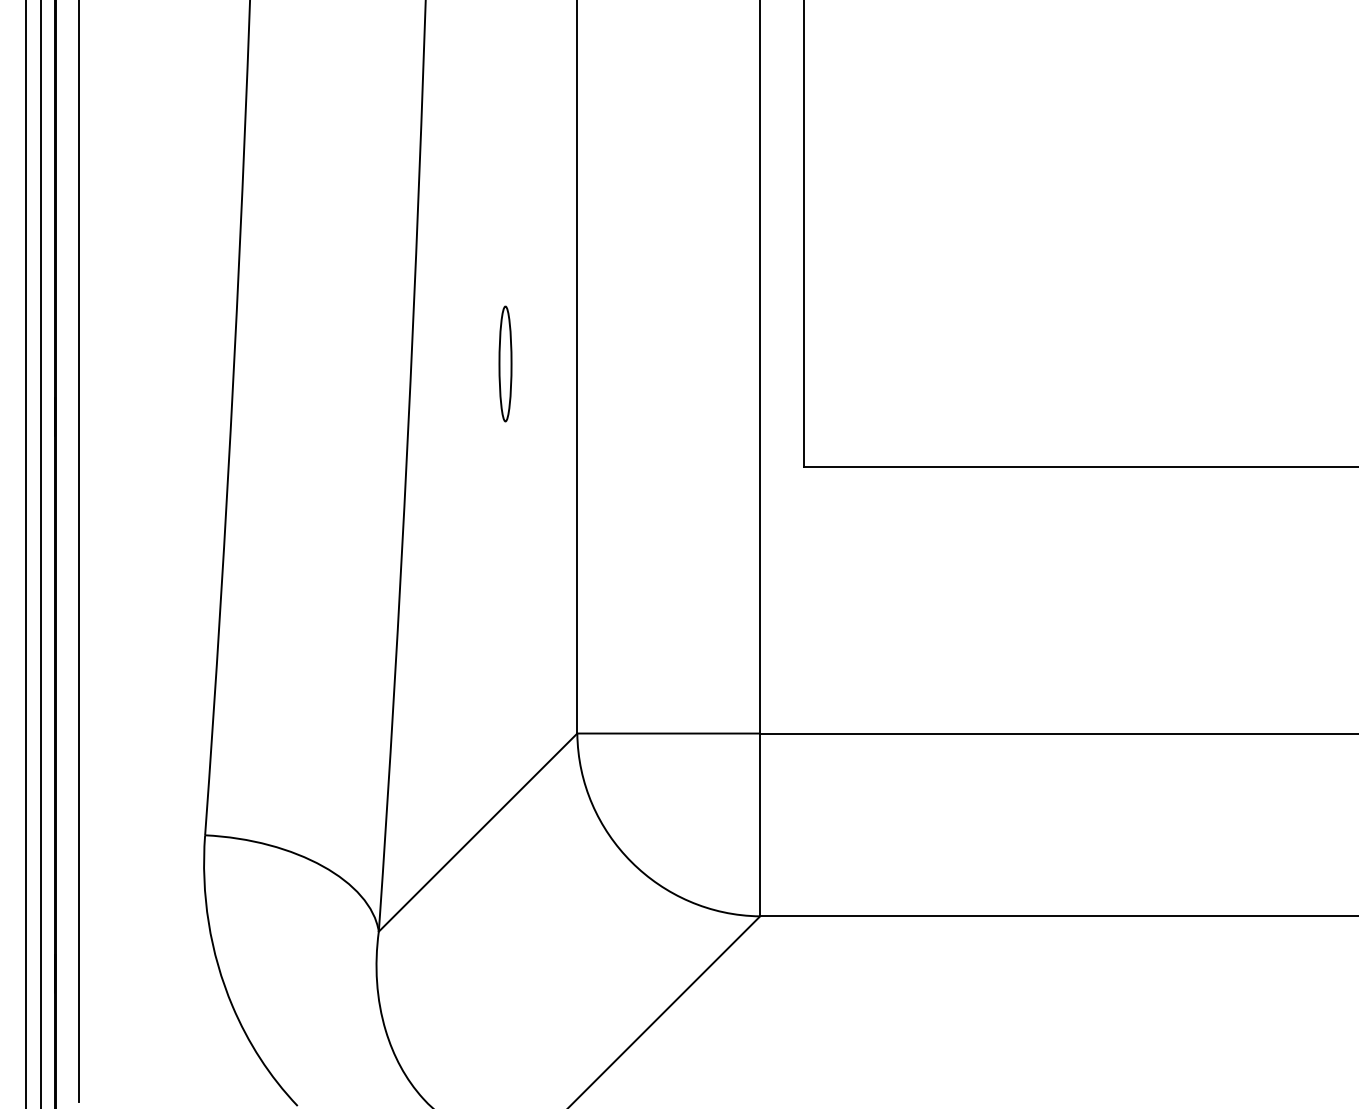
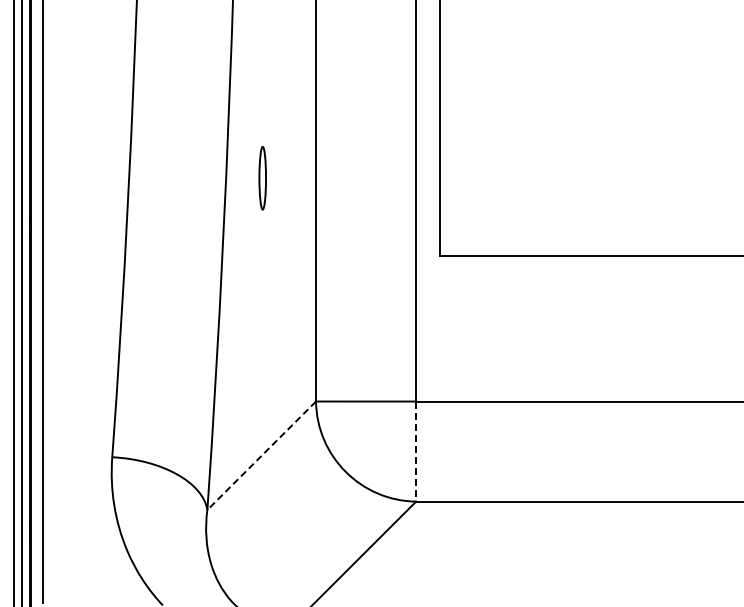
part: (505, 364) -> (262, 178), moved
line: (760, 826) -> (416, 452), solid -> dashed
line: (477, 832) -> (261, 455), solid -> dashed

